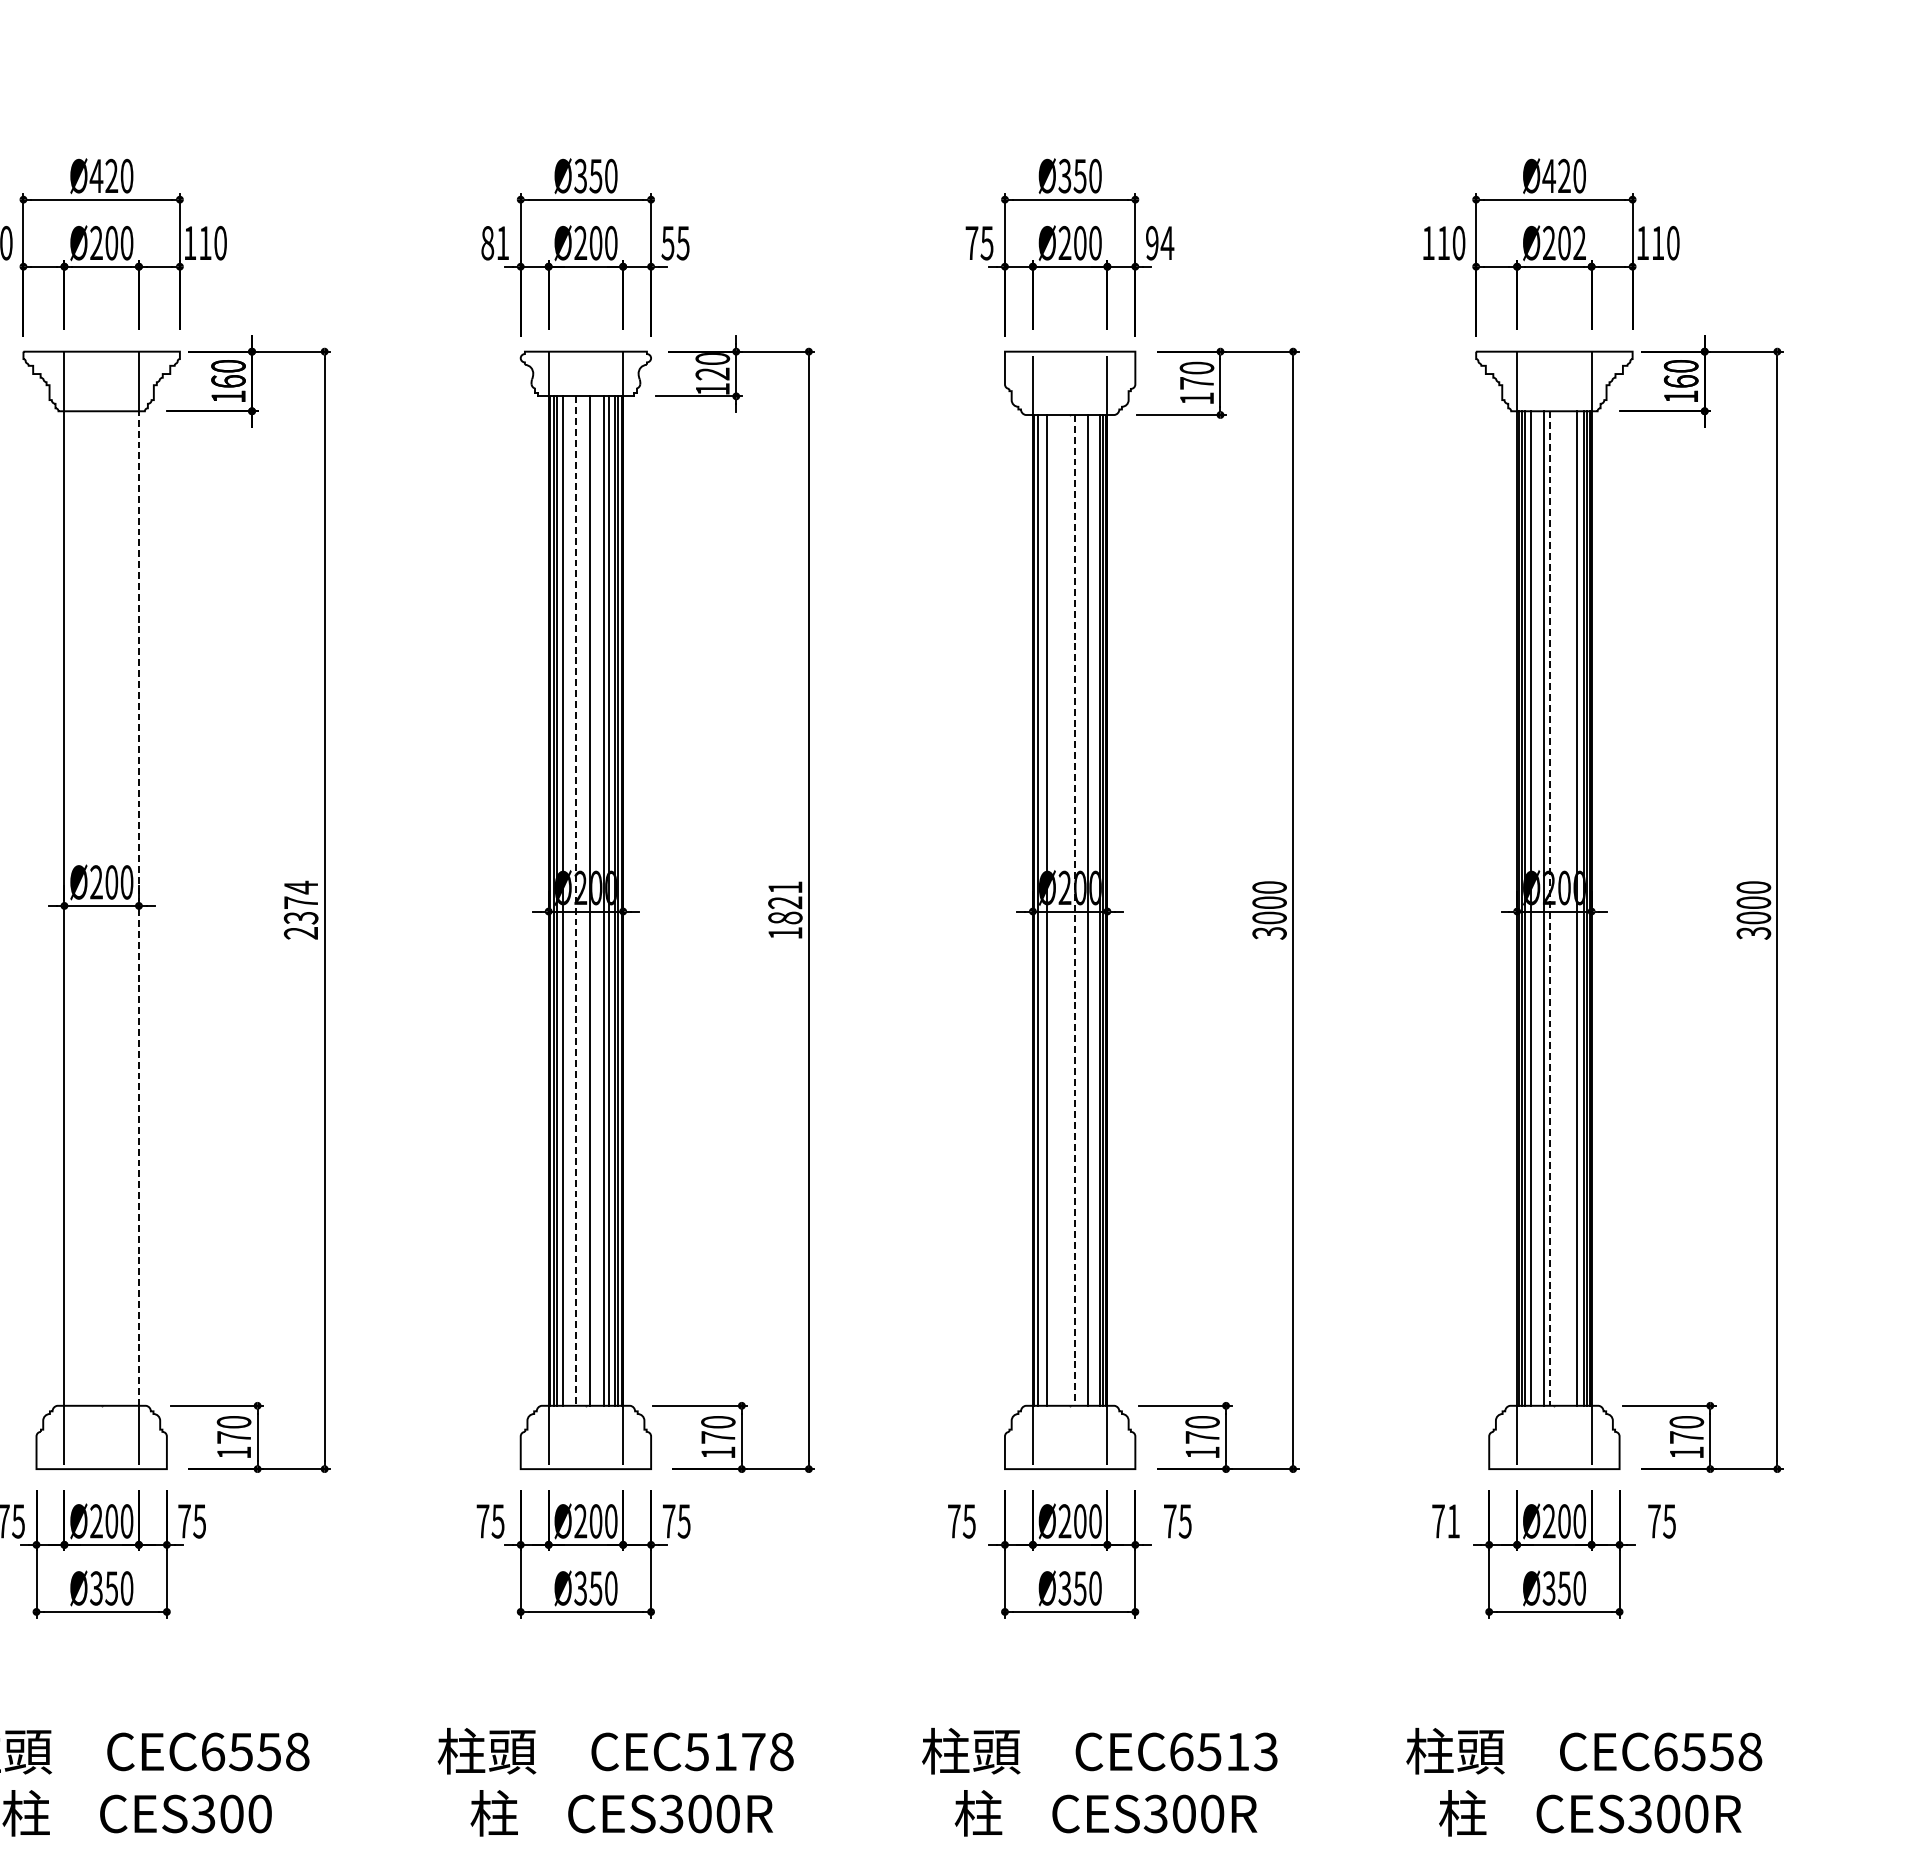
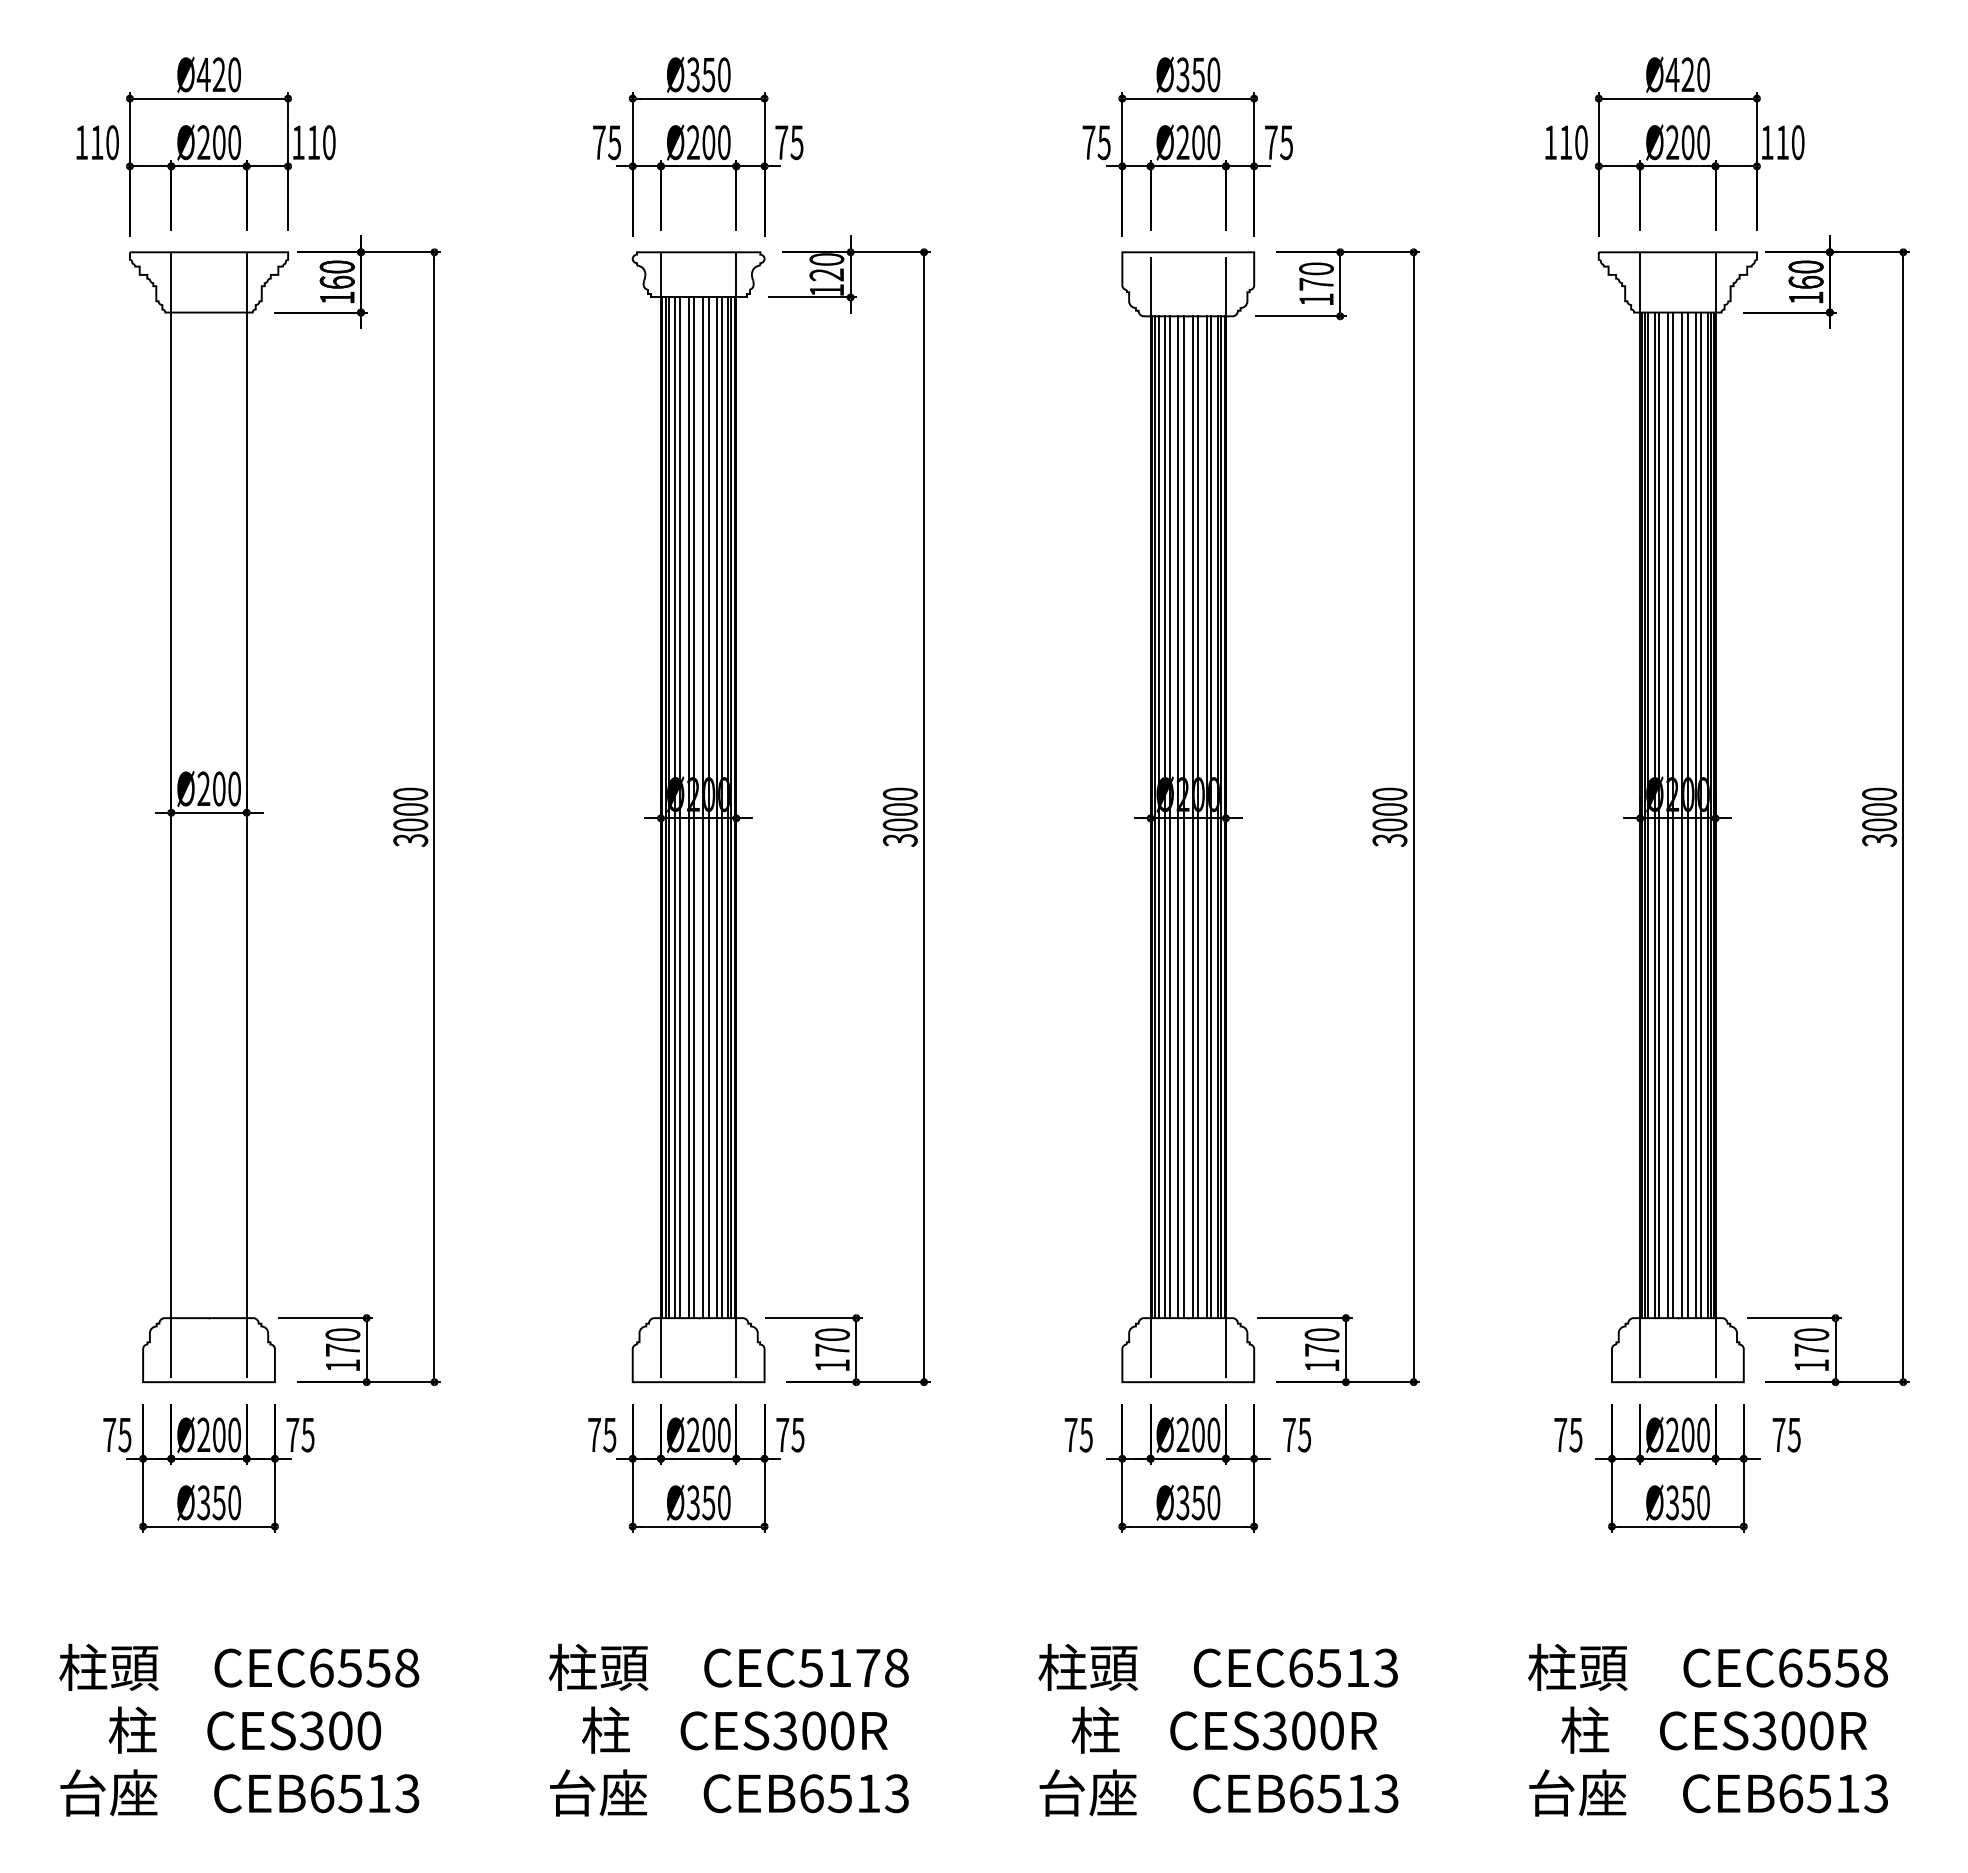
text: (494, 243) -> (606, 142), 81 -> 75
text: (667, 243) -> (781, 142), 55 -> 75
text: (1160, 243) -> (1279, 142), 94 -> 75
text: (1579, 243) -> (1703, 142), Ø202 -> Ø200
line: (567, 900) -> (680, 807), added
line: (581, 900) -> (694, 807), added
line: (595, 900) -> (708, 807), added
line: (575, 901) -> (688, 808), dashed -> solid
line: (138, 908) -> (246, 815), dashed -> solid
line: (1536, 908) -> (1659, 815), added
line: (1550, 908) -> (1673, 815), dashed -> solid
line: (1558, 908) -> (1682, 815), added
line: (1563, 908) -> (1687, 815), added
line: (1572, 908) -> (1696, 815), added
text: (784, 909) -> (899, 816), 1821 -> 3000
text: (300, 910) -> (410, 817), 2374 -> 3000
line: (1040, 910) -> (1158, 817), added
line: (1051, 910) -> (1169, 817), added
line: (1060, 910) -> (1178, 817), added
line: (1065, 910) -> (1183, 817), added
line: (1074, 910) -> (1192, 817), dashed -> solid
line: (1080, 910) -> (1198, 817), added
line: (1093, 910) -> (1211, 817), added
text: (1453, 1521) -> (1575, 1435), 71 -> 75

